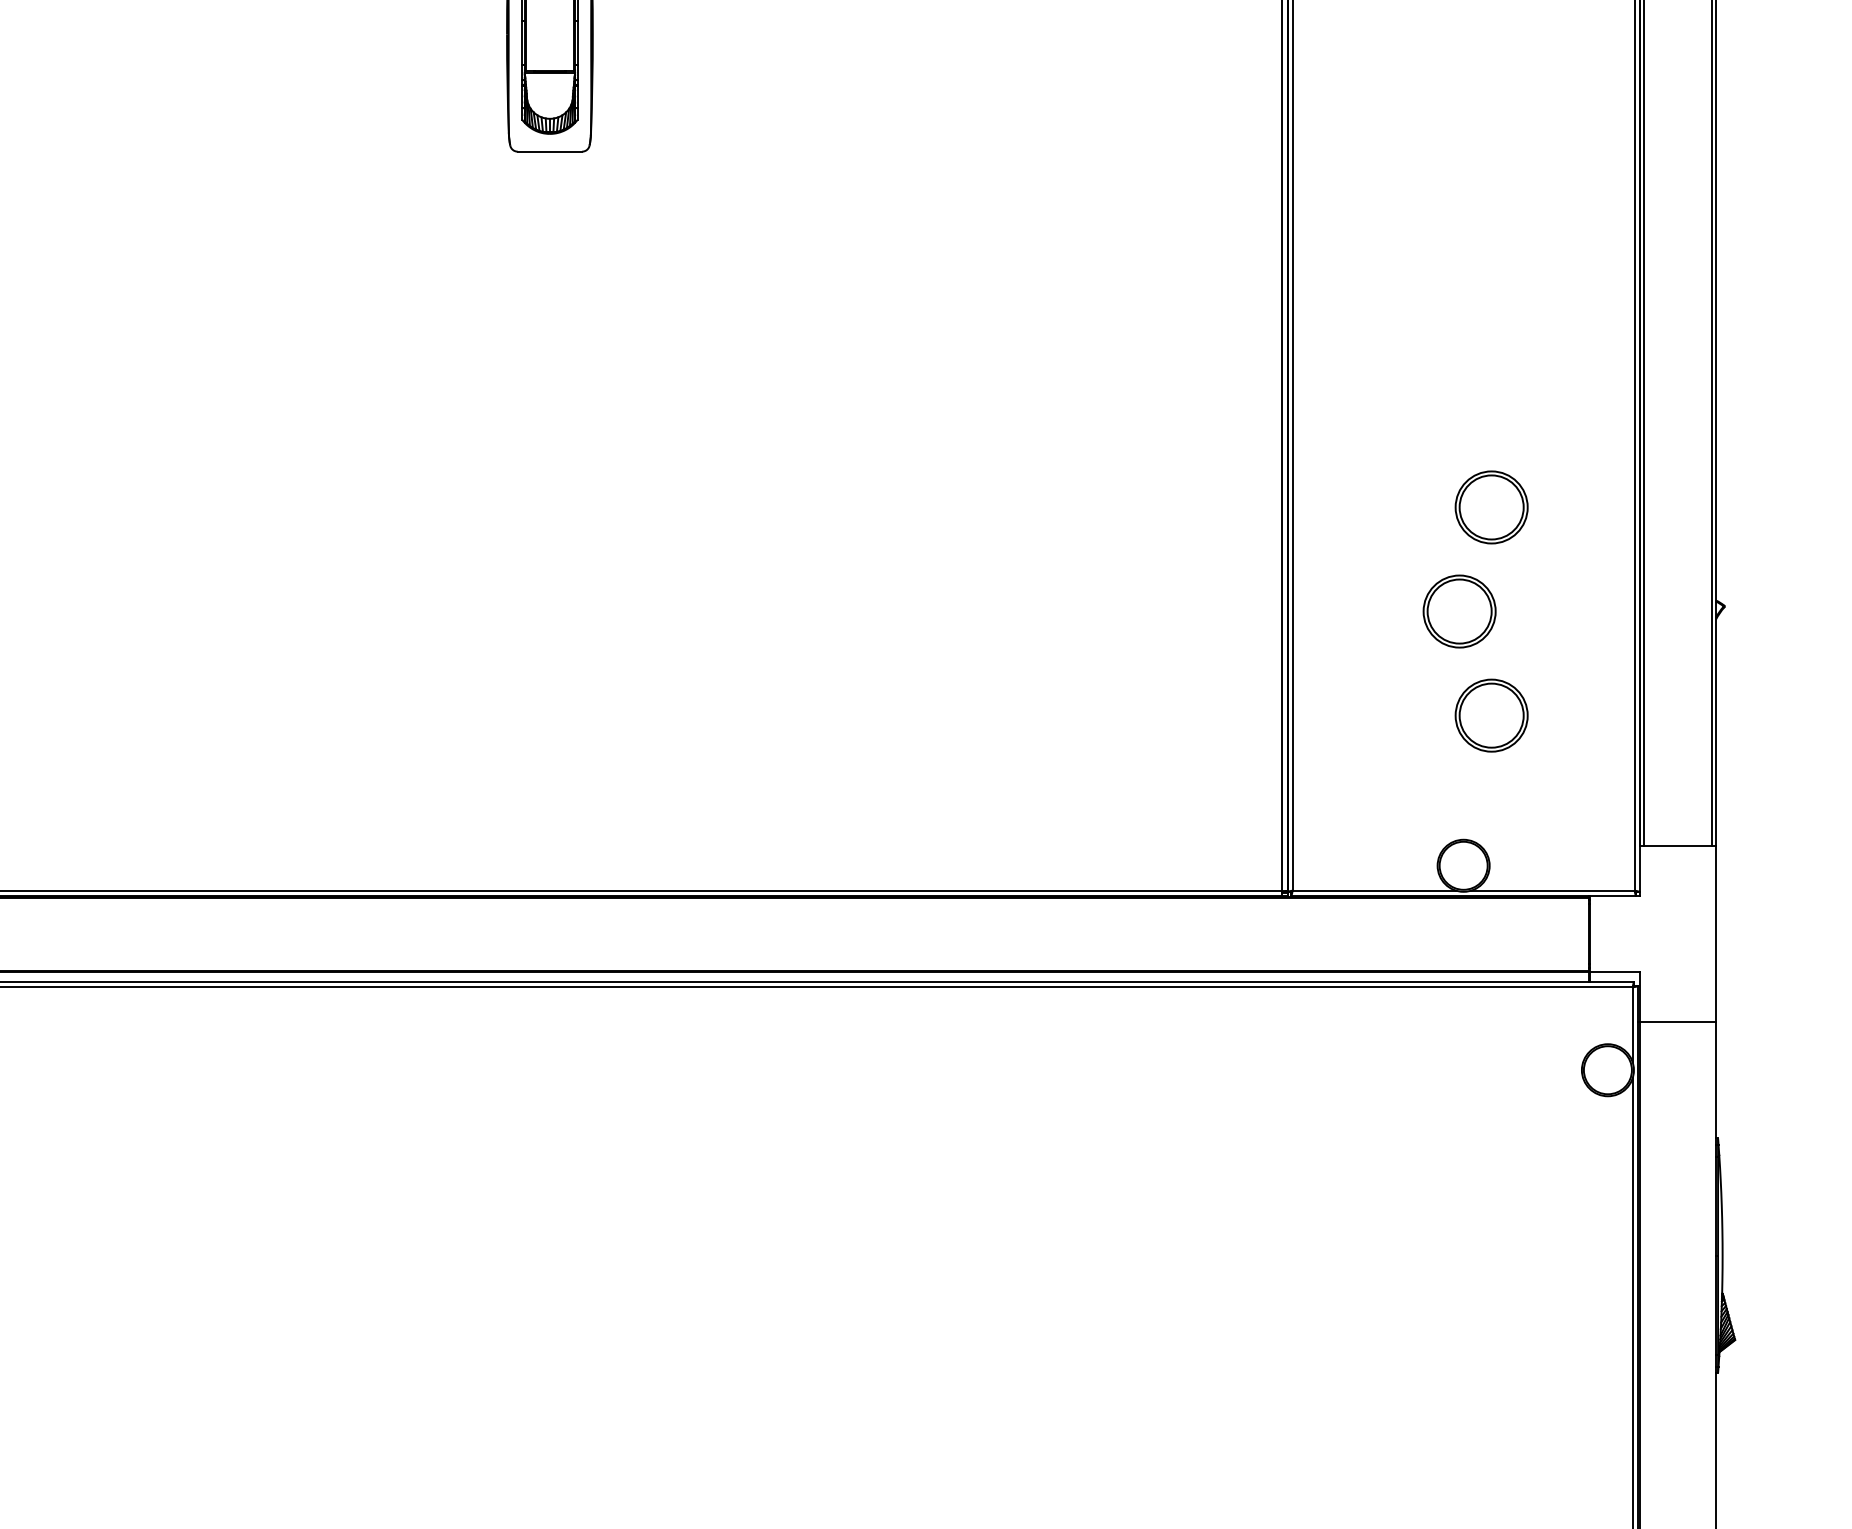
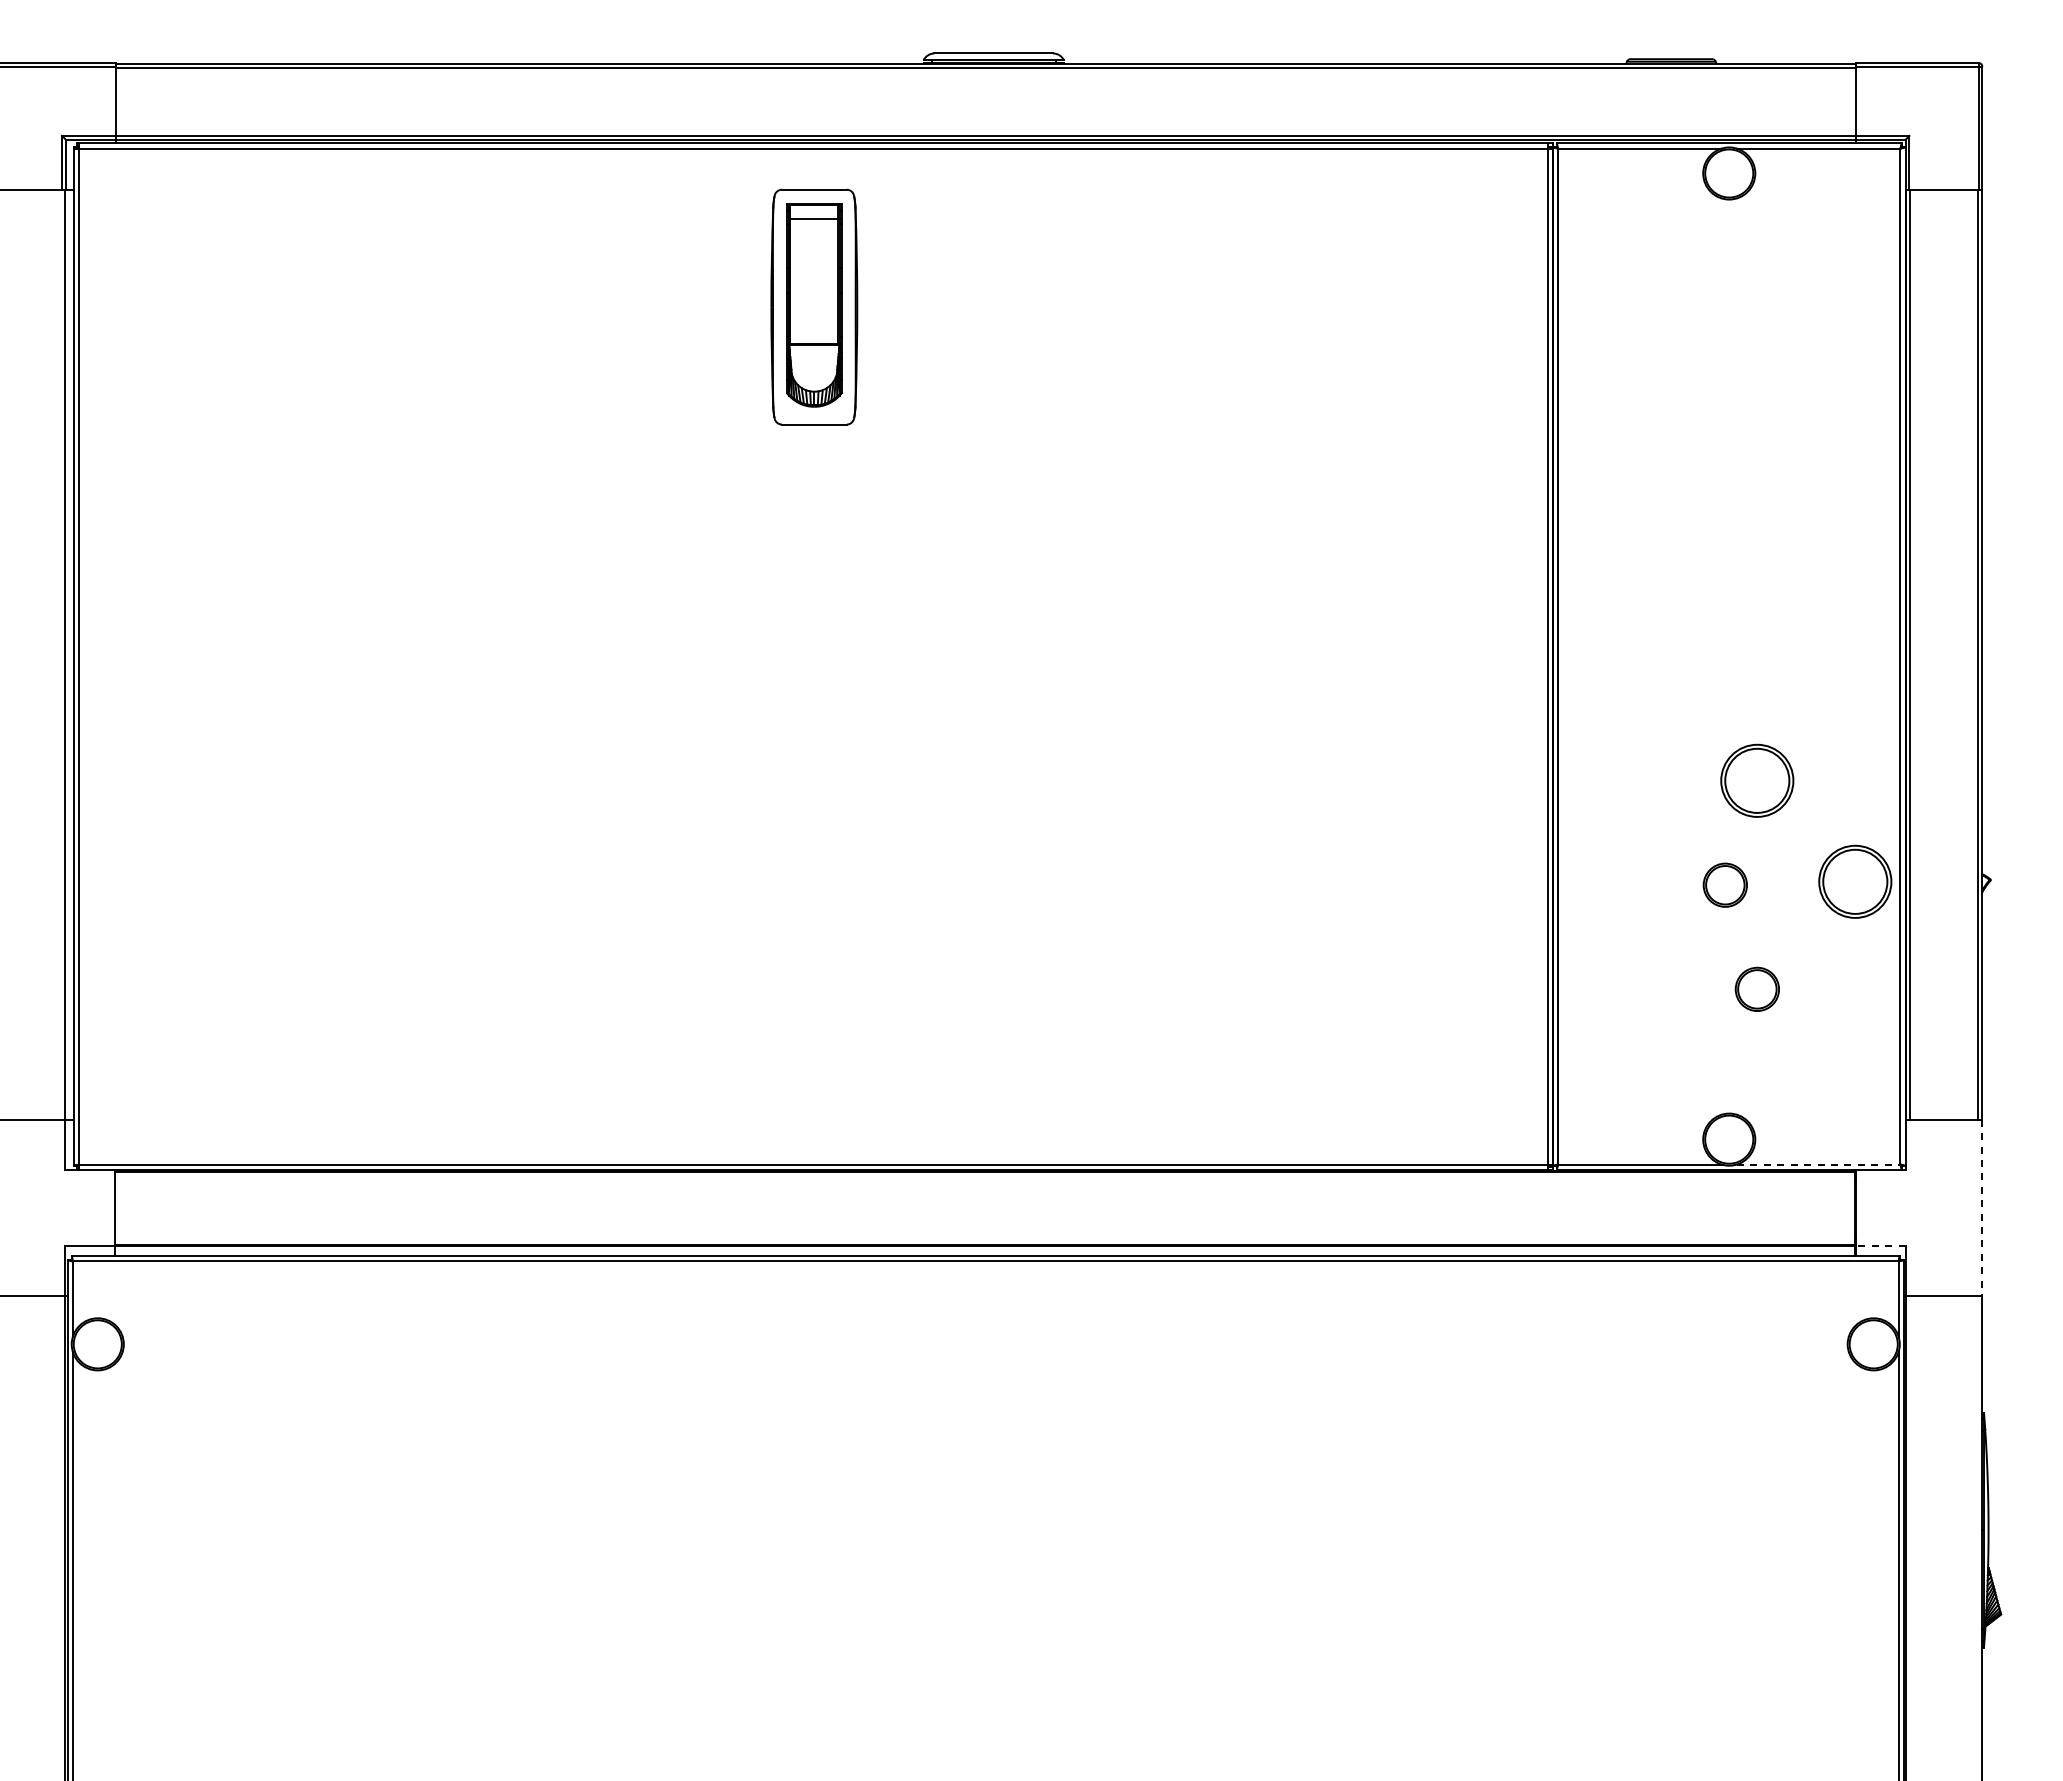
part: (1589, 607) -> (1855, 881), added
part: (1459, 611) -> (1725, 885), size x0.6
part: (1491, 715) -> (1757, 989), size x0.6
line: (1552, 890) -> (1818, 1164), solid -> dashed
line: (1716, 934) -> (1982, 1208), solid -> dashed
line: (1614, 972) -> (1880, 1246), solid -> dashed

